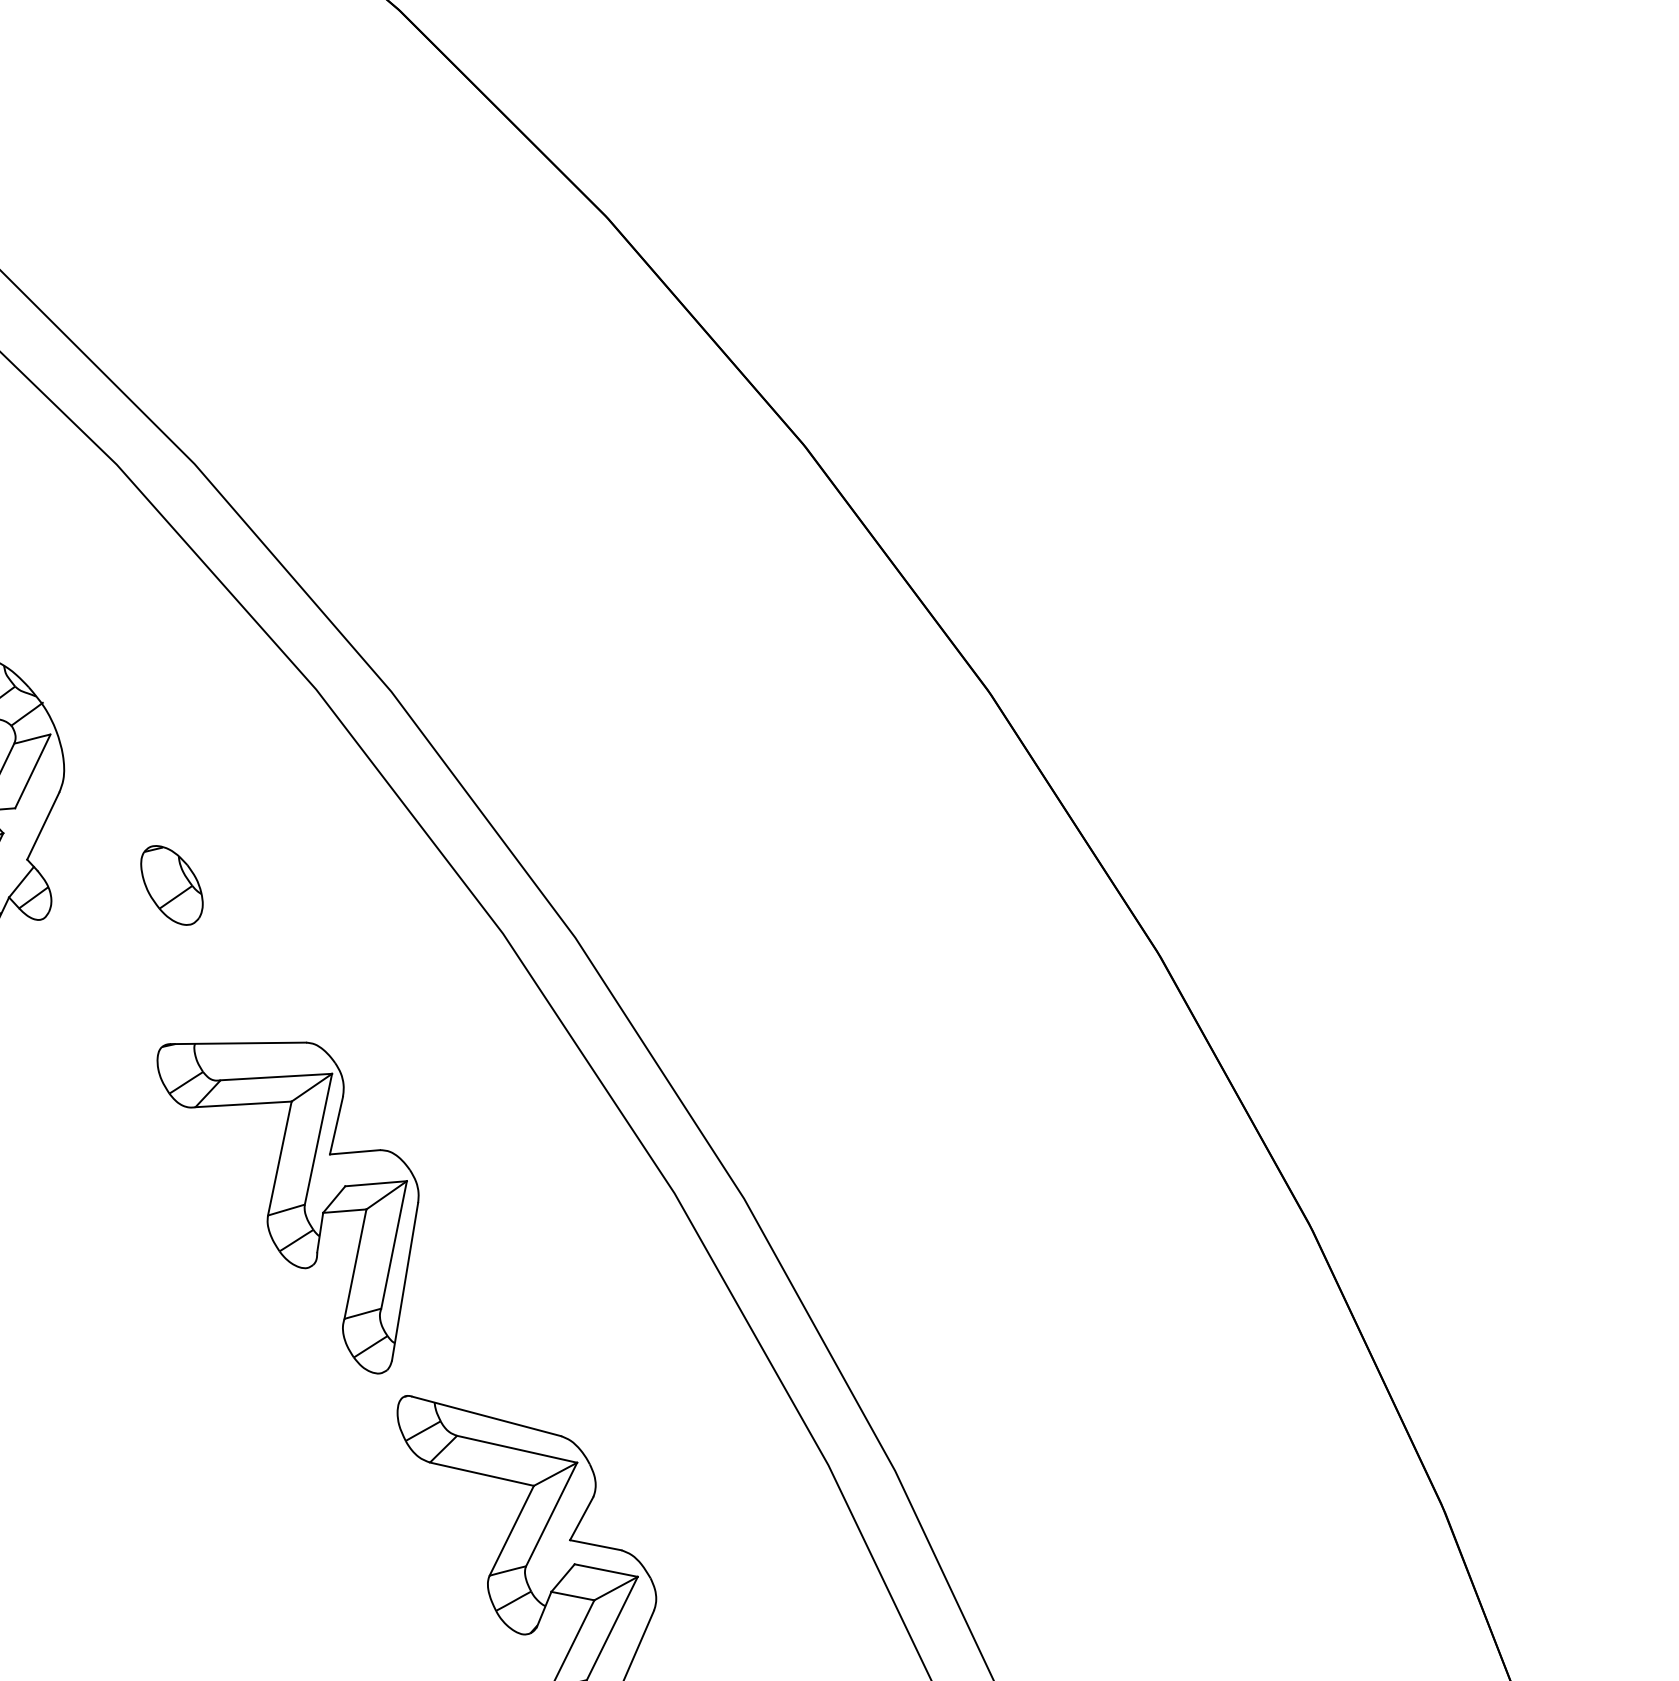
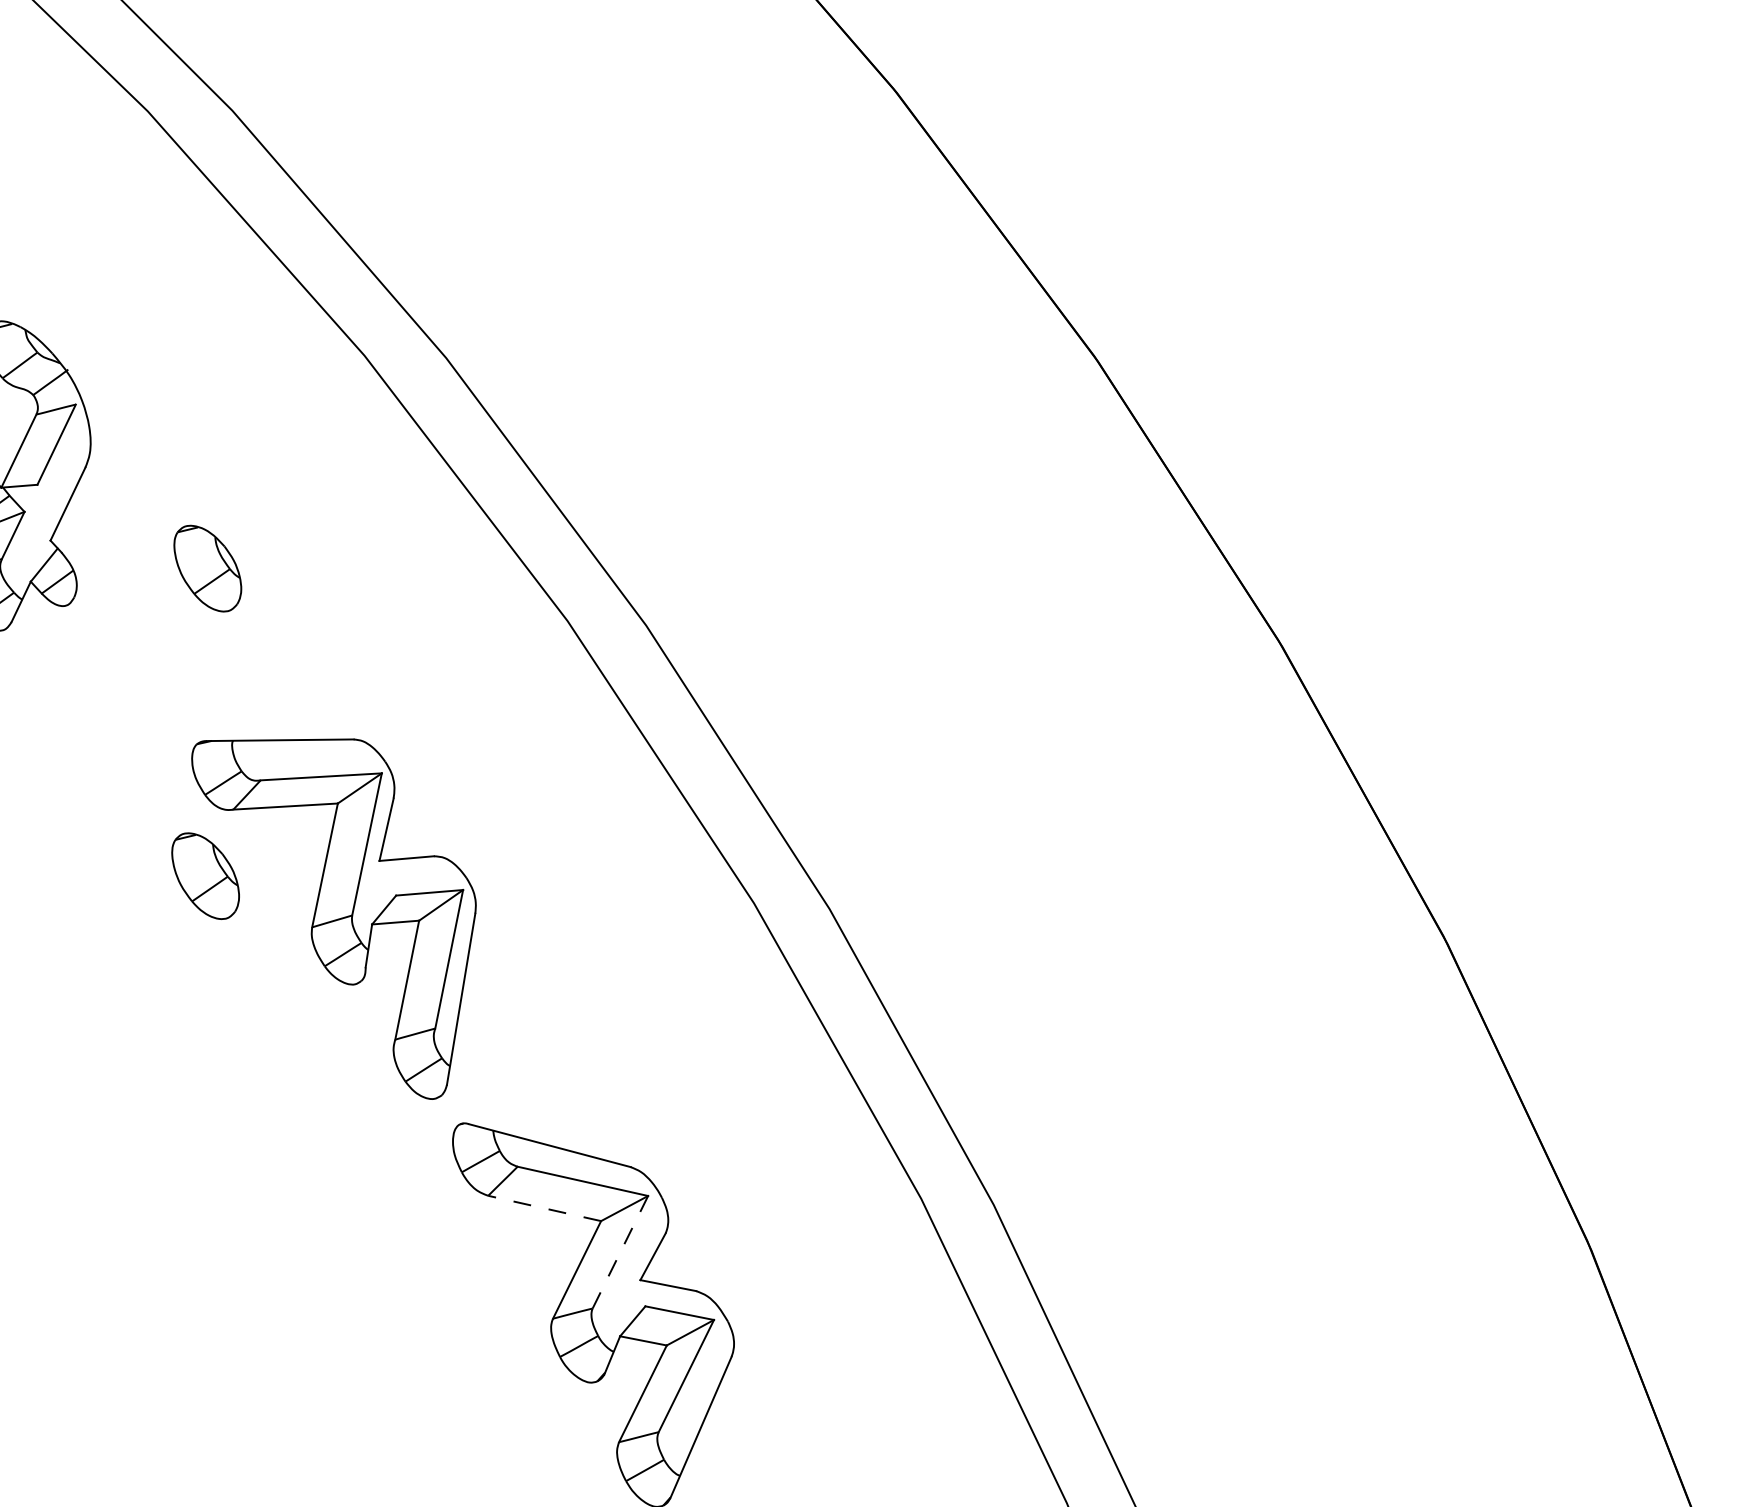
part: (169, 1168) -> (205, 876), added
line: (481, 1474) -> (544, 1208), solid -> dashed
line: (551, 1514) -> (620, 1252), solid -> dashed

